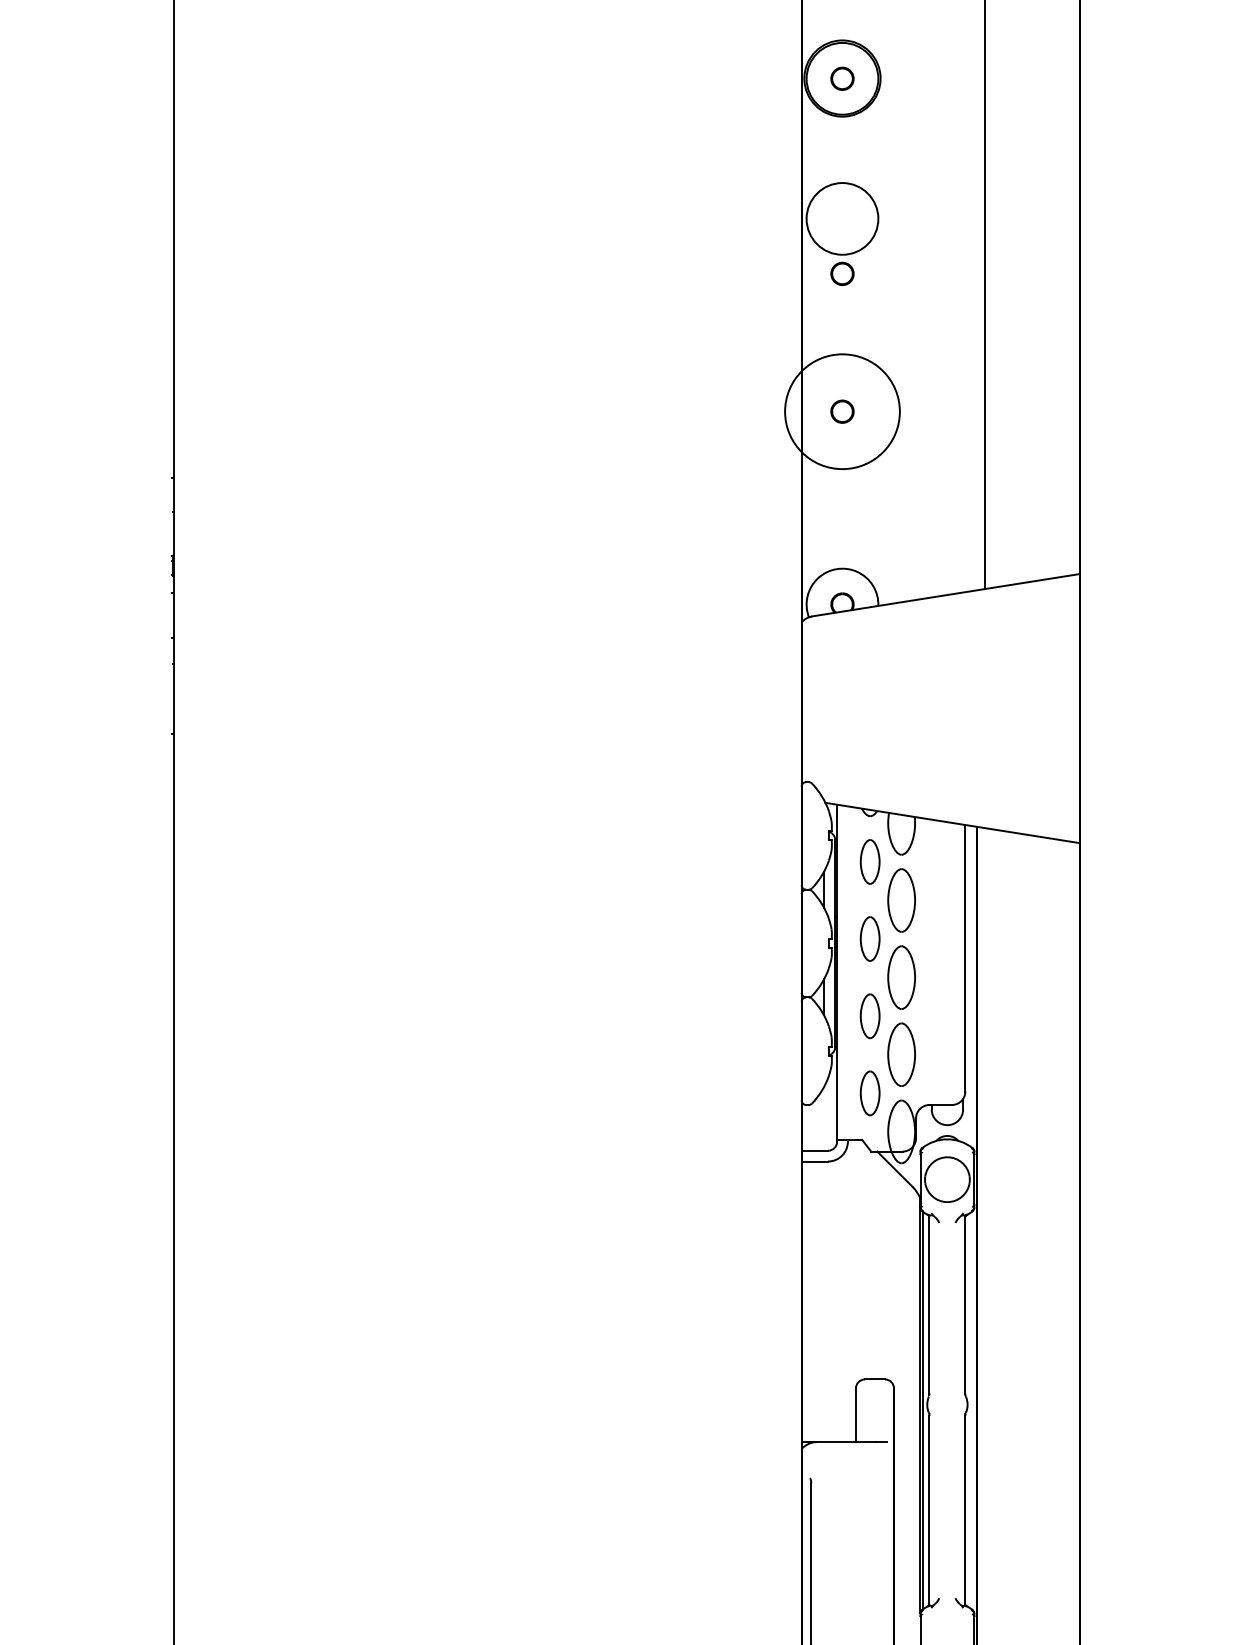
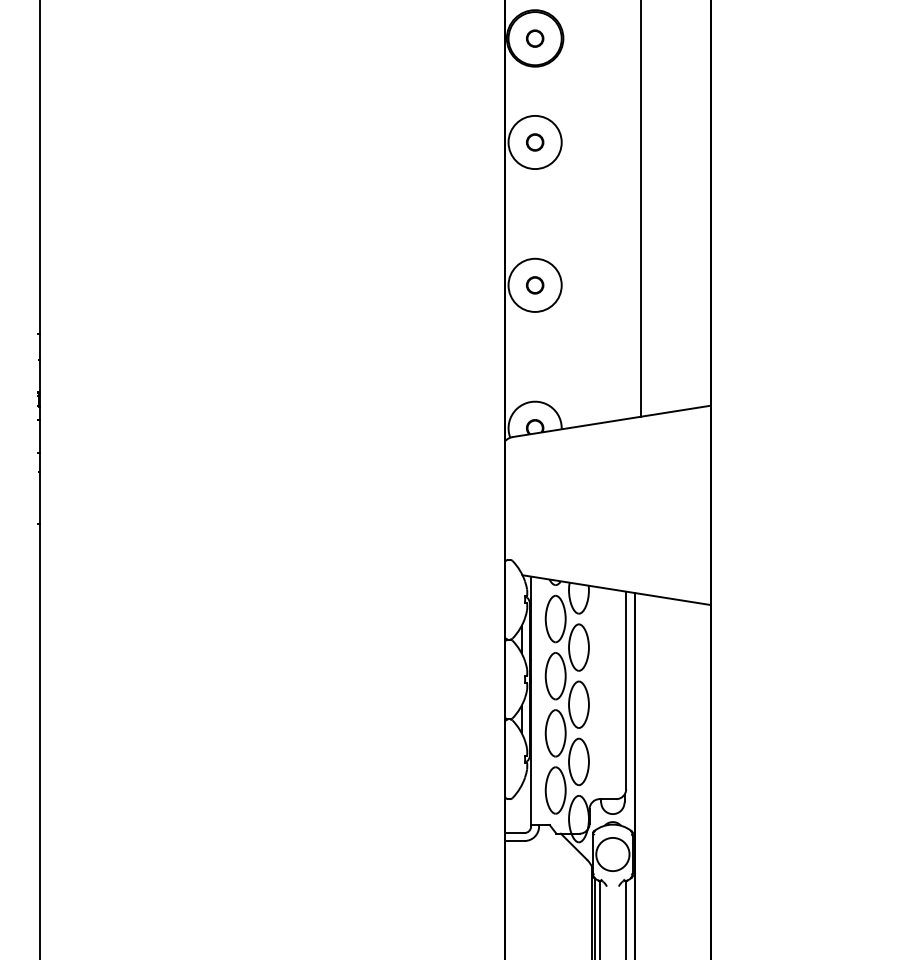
circle: (842, 273) -> (535, 142), moved
circle: (842, 411) -> (535, 285), size x0.62
part: (869, 861) -> (555, 618), size x1.43
part: (869, 938) -> (555, 675), size x1.43
part: (869, 1016) -> (555, 733), size x1.43
part: (869, 1093) -> (555, 790), size x1.43

